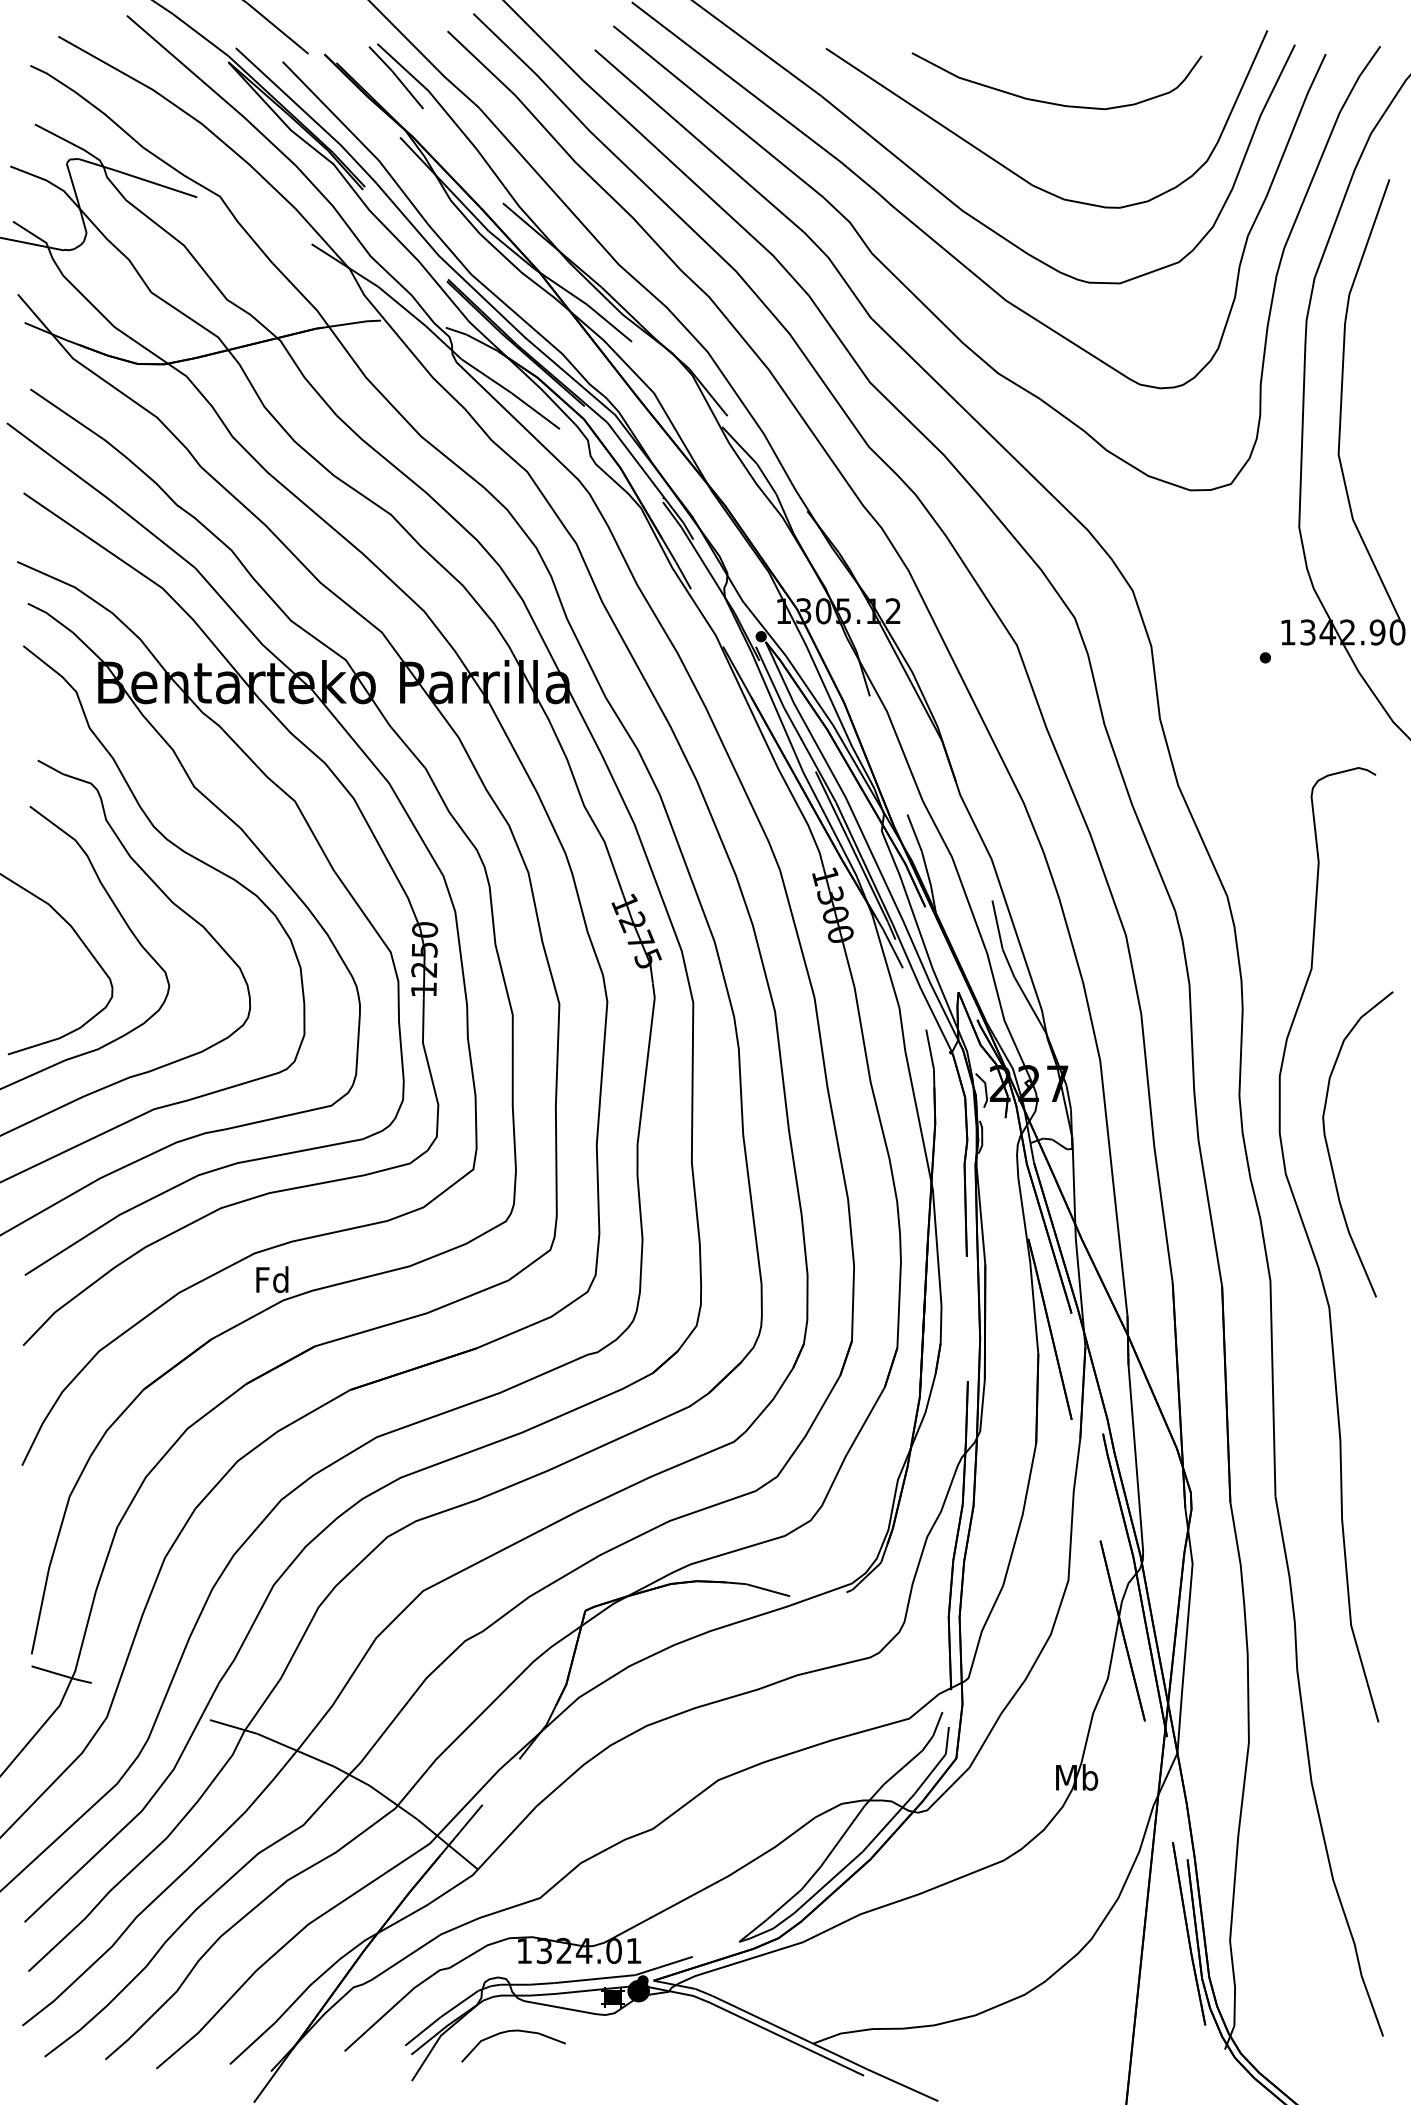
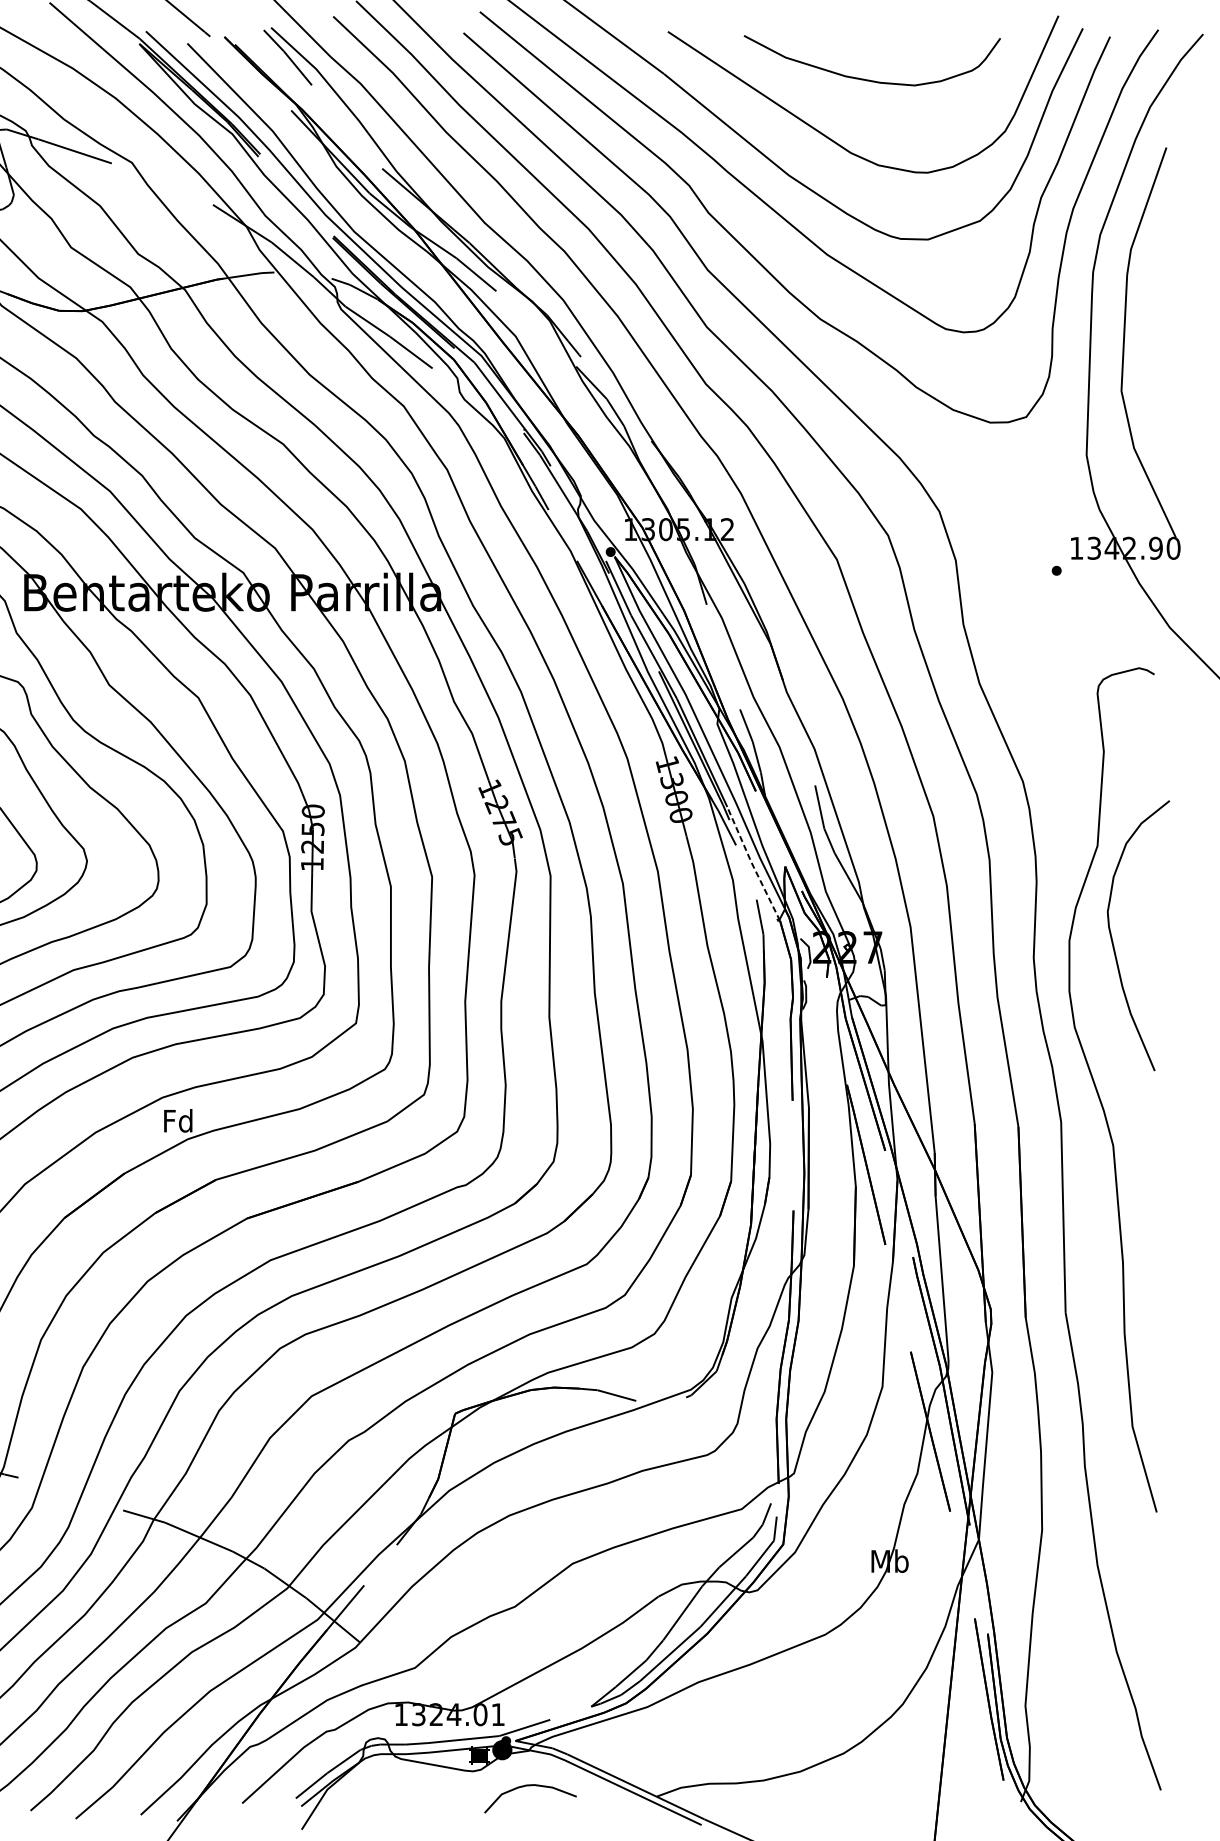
line: (921, 989) -> (752, 864), solid -> dashed
curve: (1329, 1151) -> (1113, 942), moved
curve: (508, 2032) -> (526, 1786), moved

